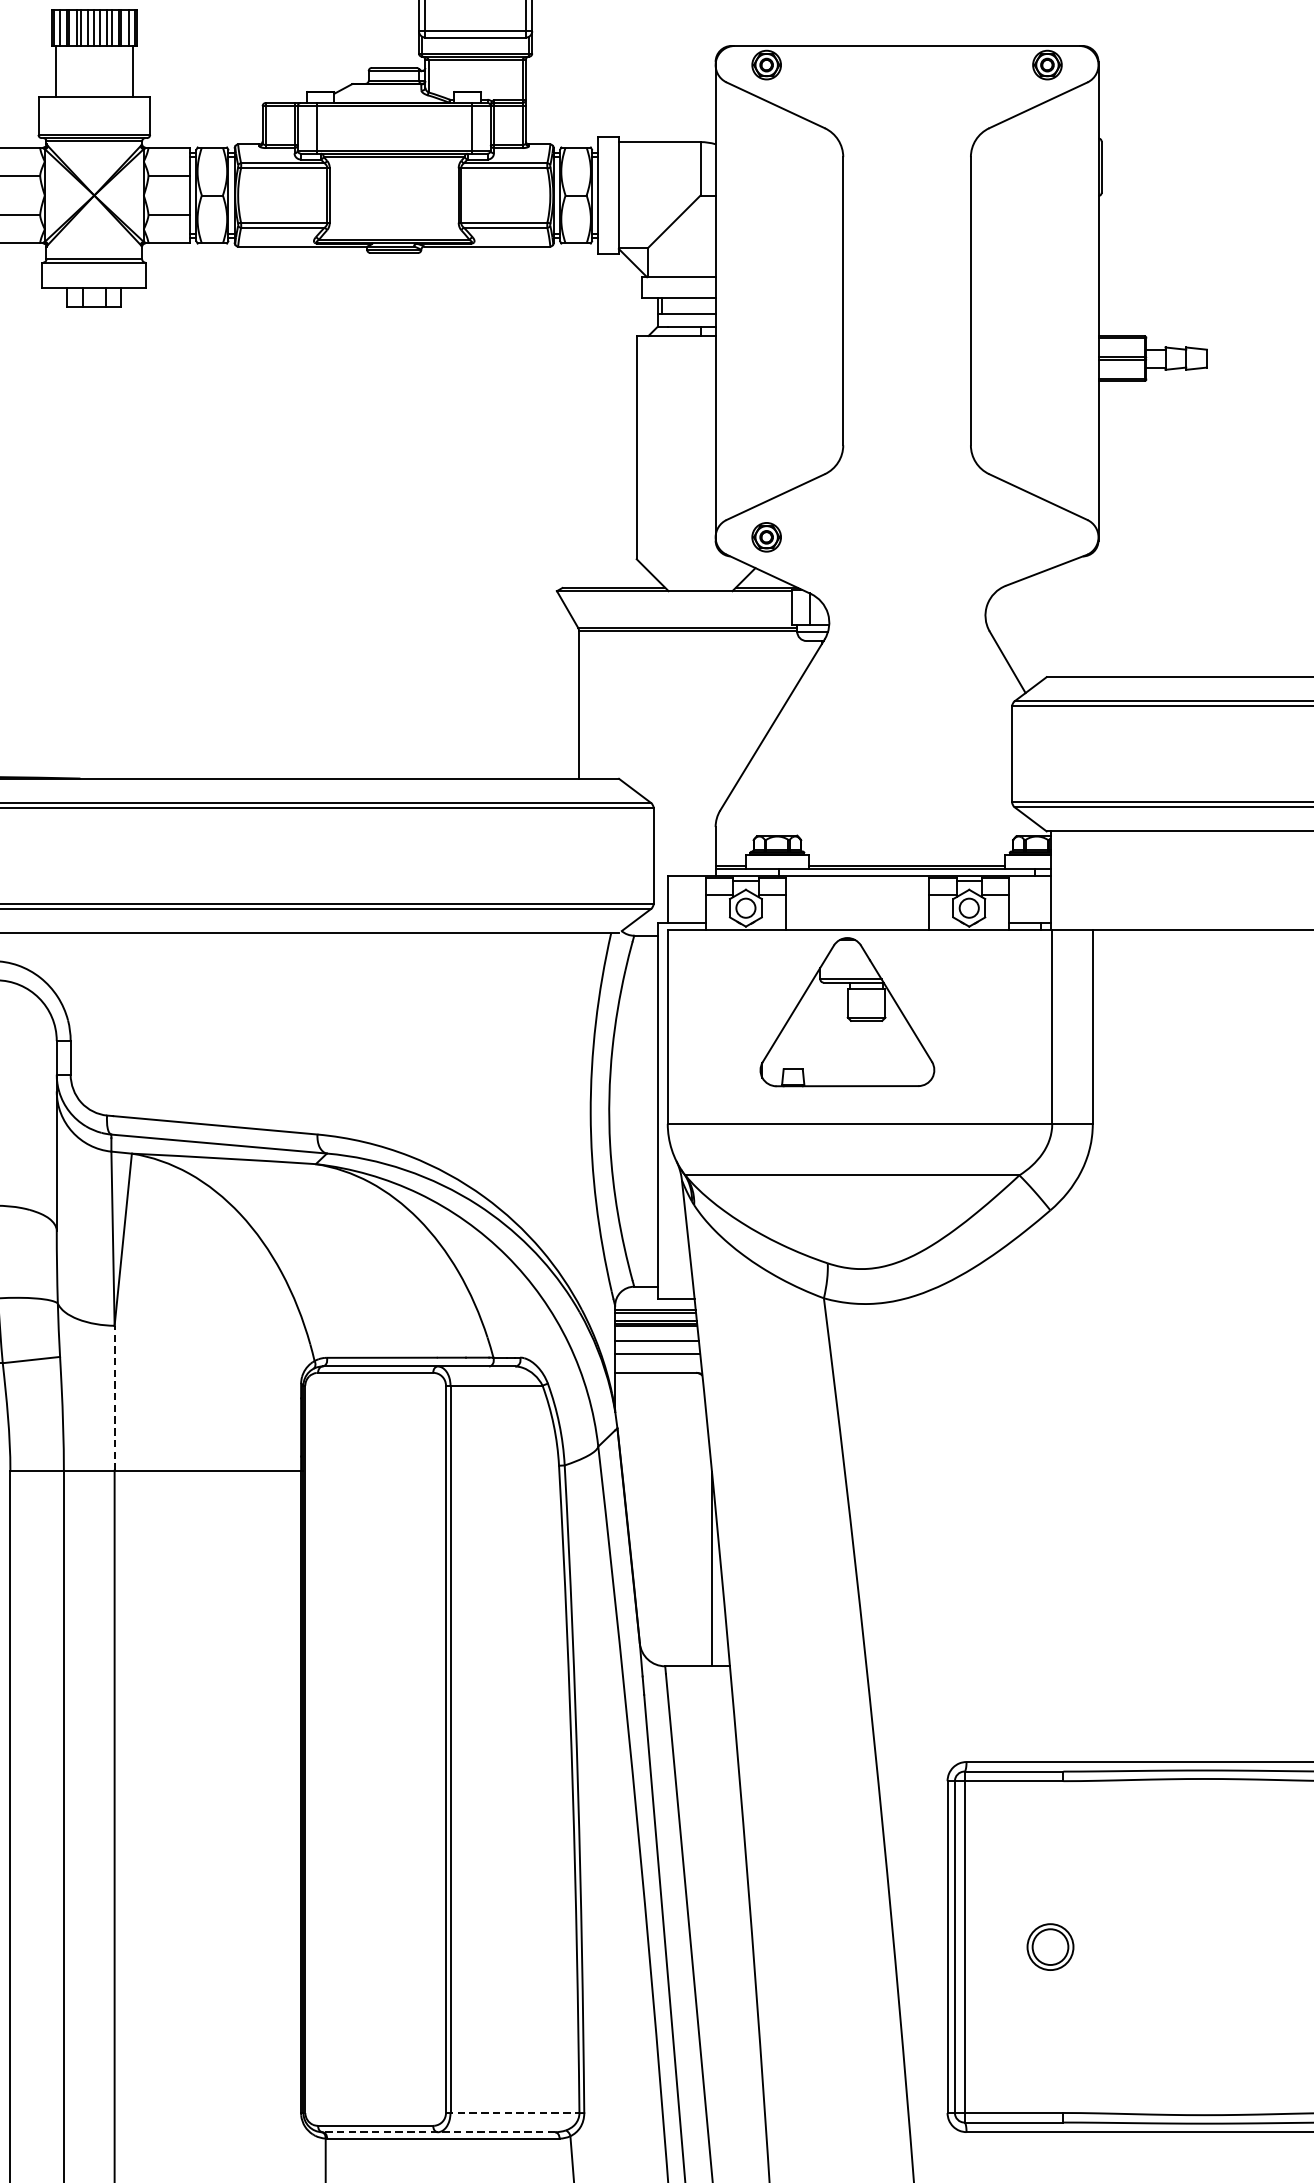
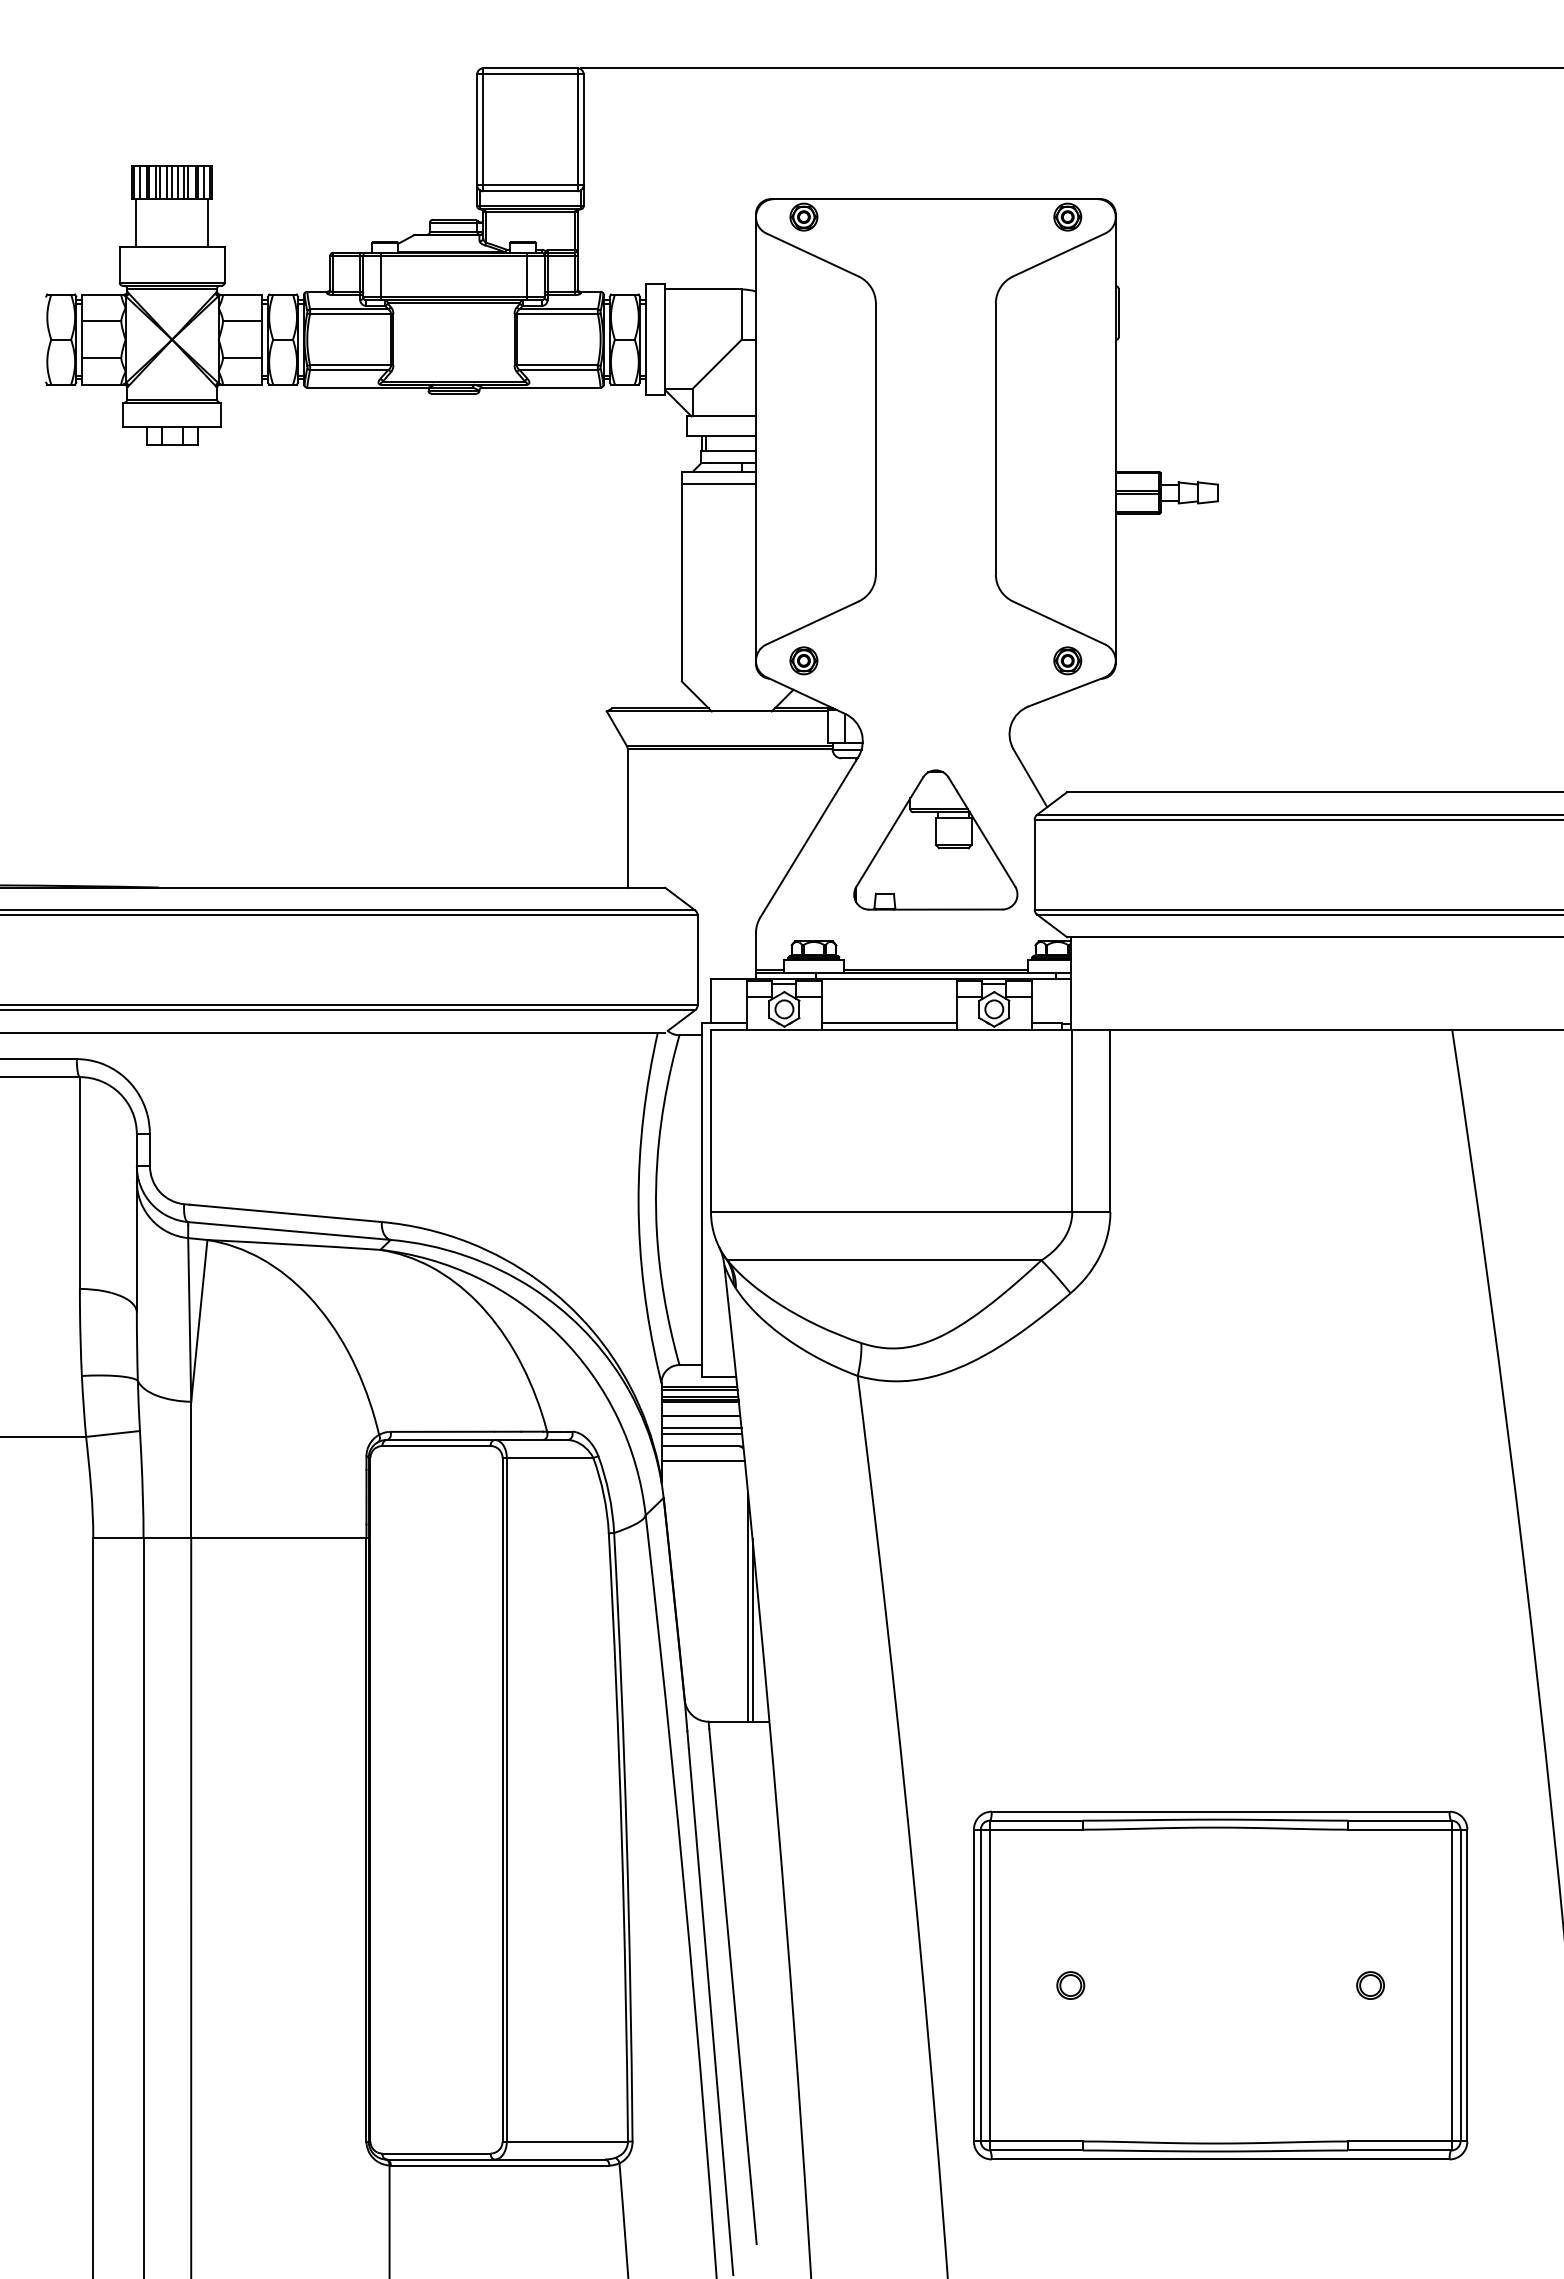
line: (675, 348) -> (718, 483), added
part: (1047, 536) -> (1067, 660), added
line: (856, 923) -> (888, 1023), added
part: (847, 1011) -> (935, 839), moved
line: (657, 1360) -> (701, 1434), added
line: (658, 1389) -> (702, 1461), added
line: (114, 1397) -> (191, 1469), dashed -> solid
line: (707, 1544) -> (748, 1607), added
part: (1050, 1946) -> (1070, 1985), size x0.62
line: (512, 2113) -> (565, 2141), dashed -> solid
line: (438, 2132) -> (495, 2159), dashed -> solid

